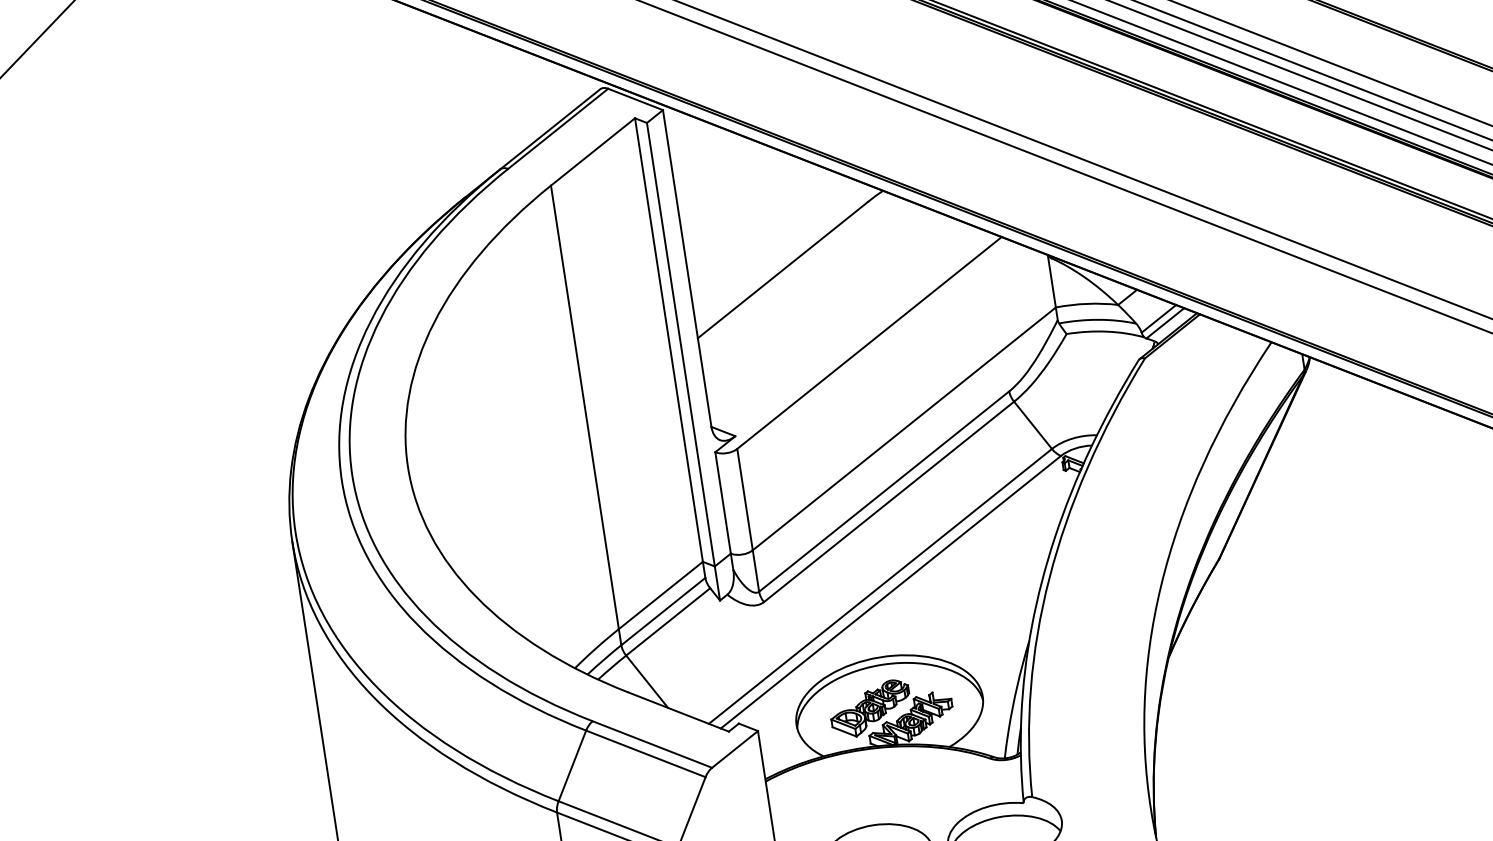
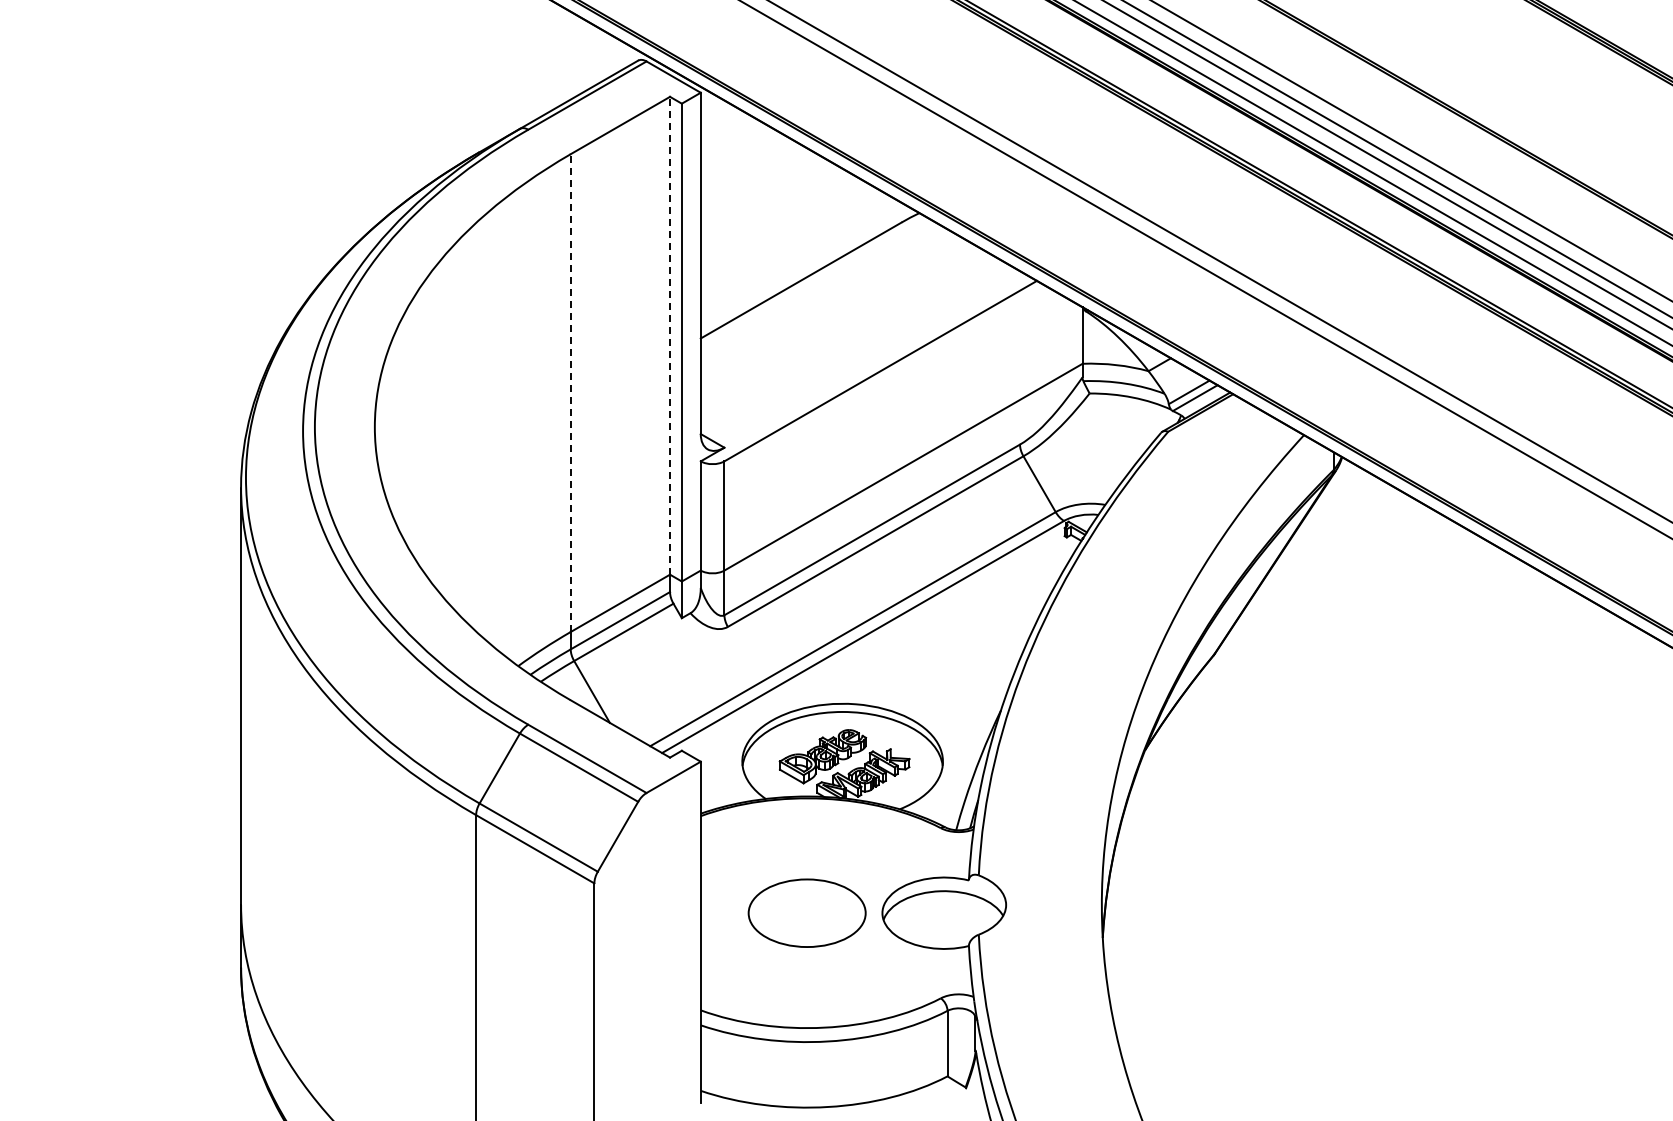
line: (669, 339) -> (670, 335), solid -> dashed
line: (584, 407) -> (570, 393), solid -> dashed

